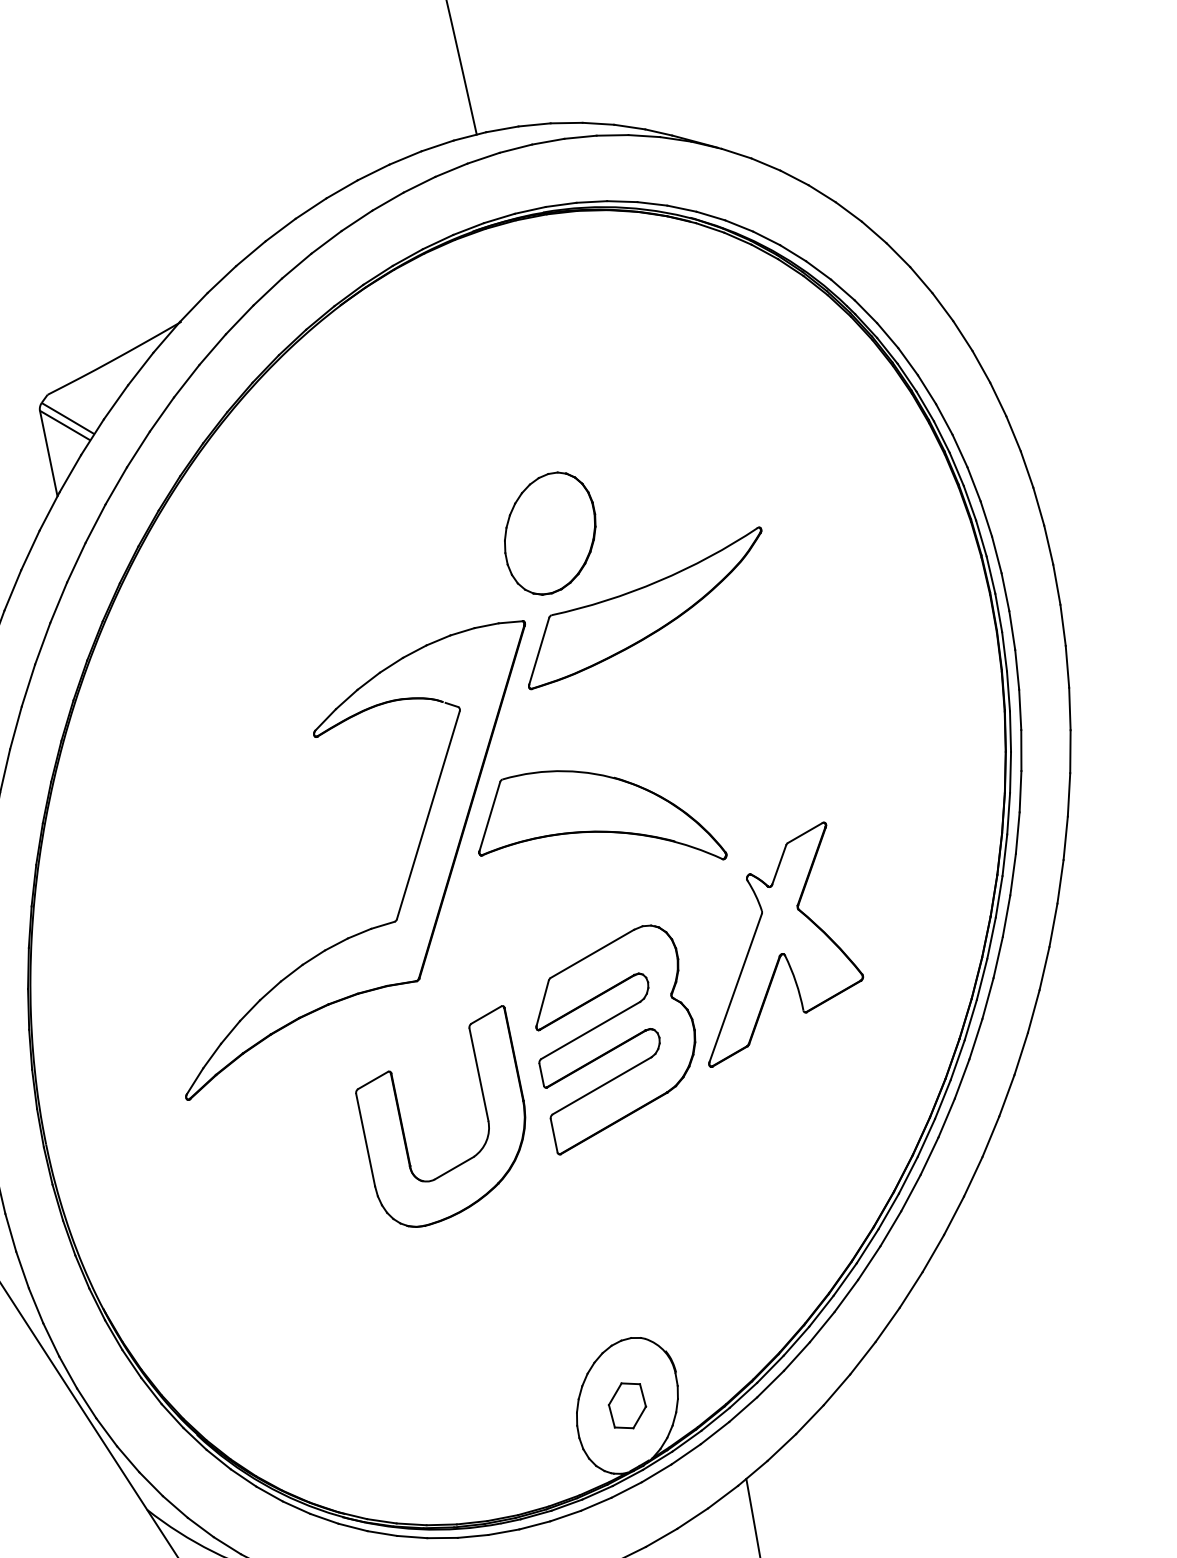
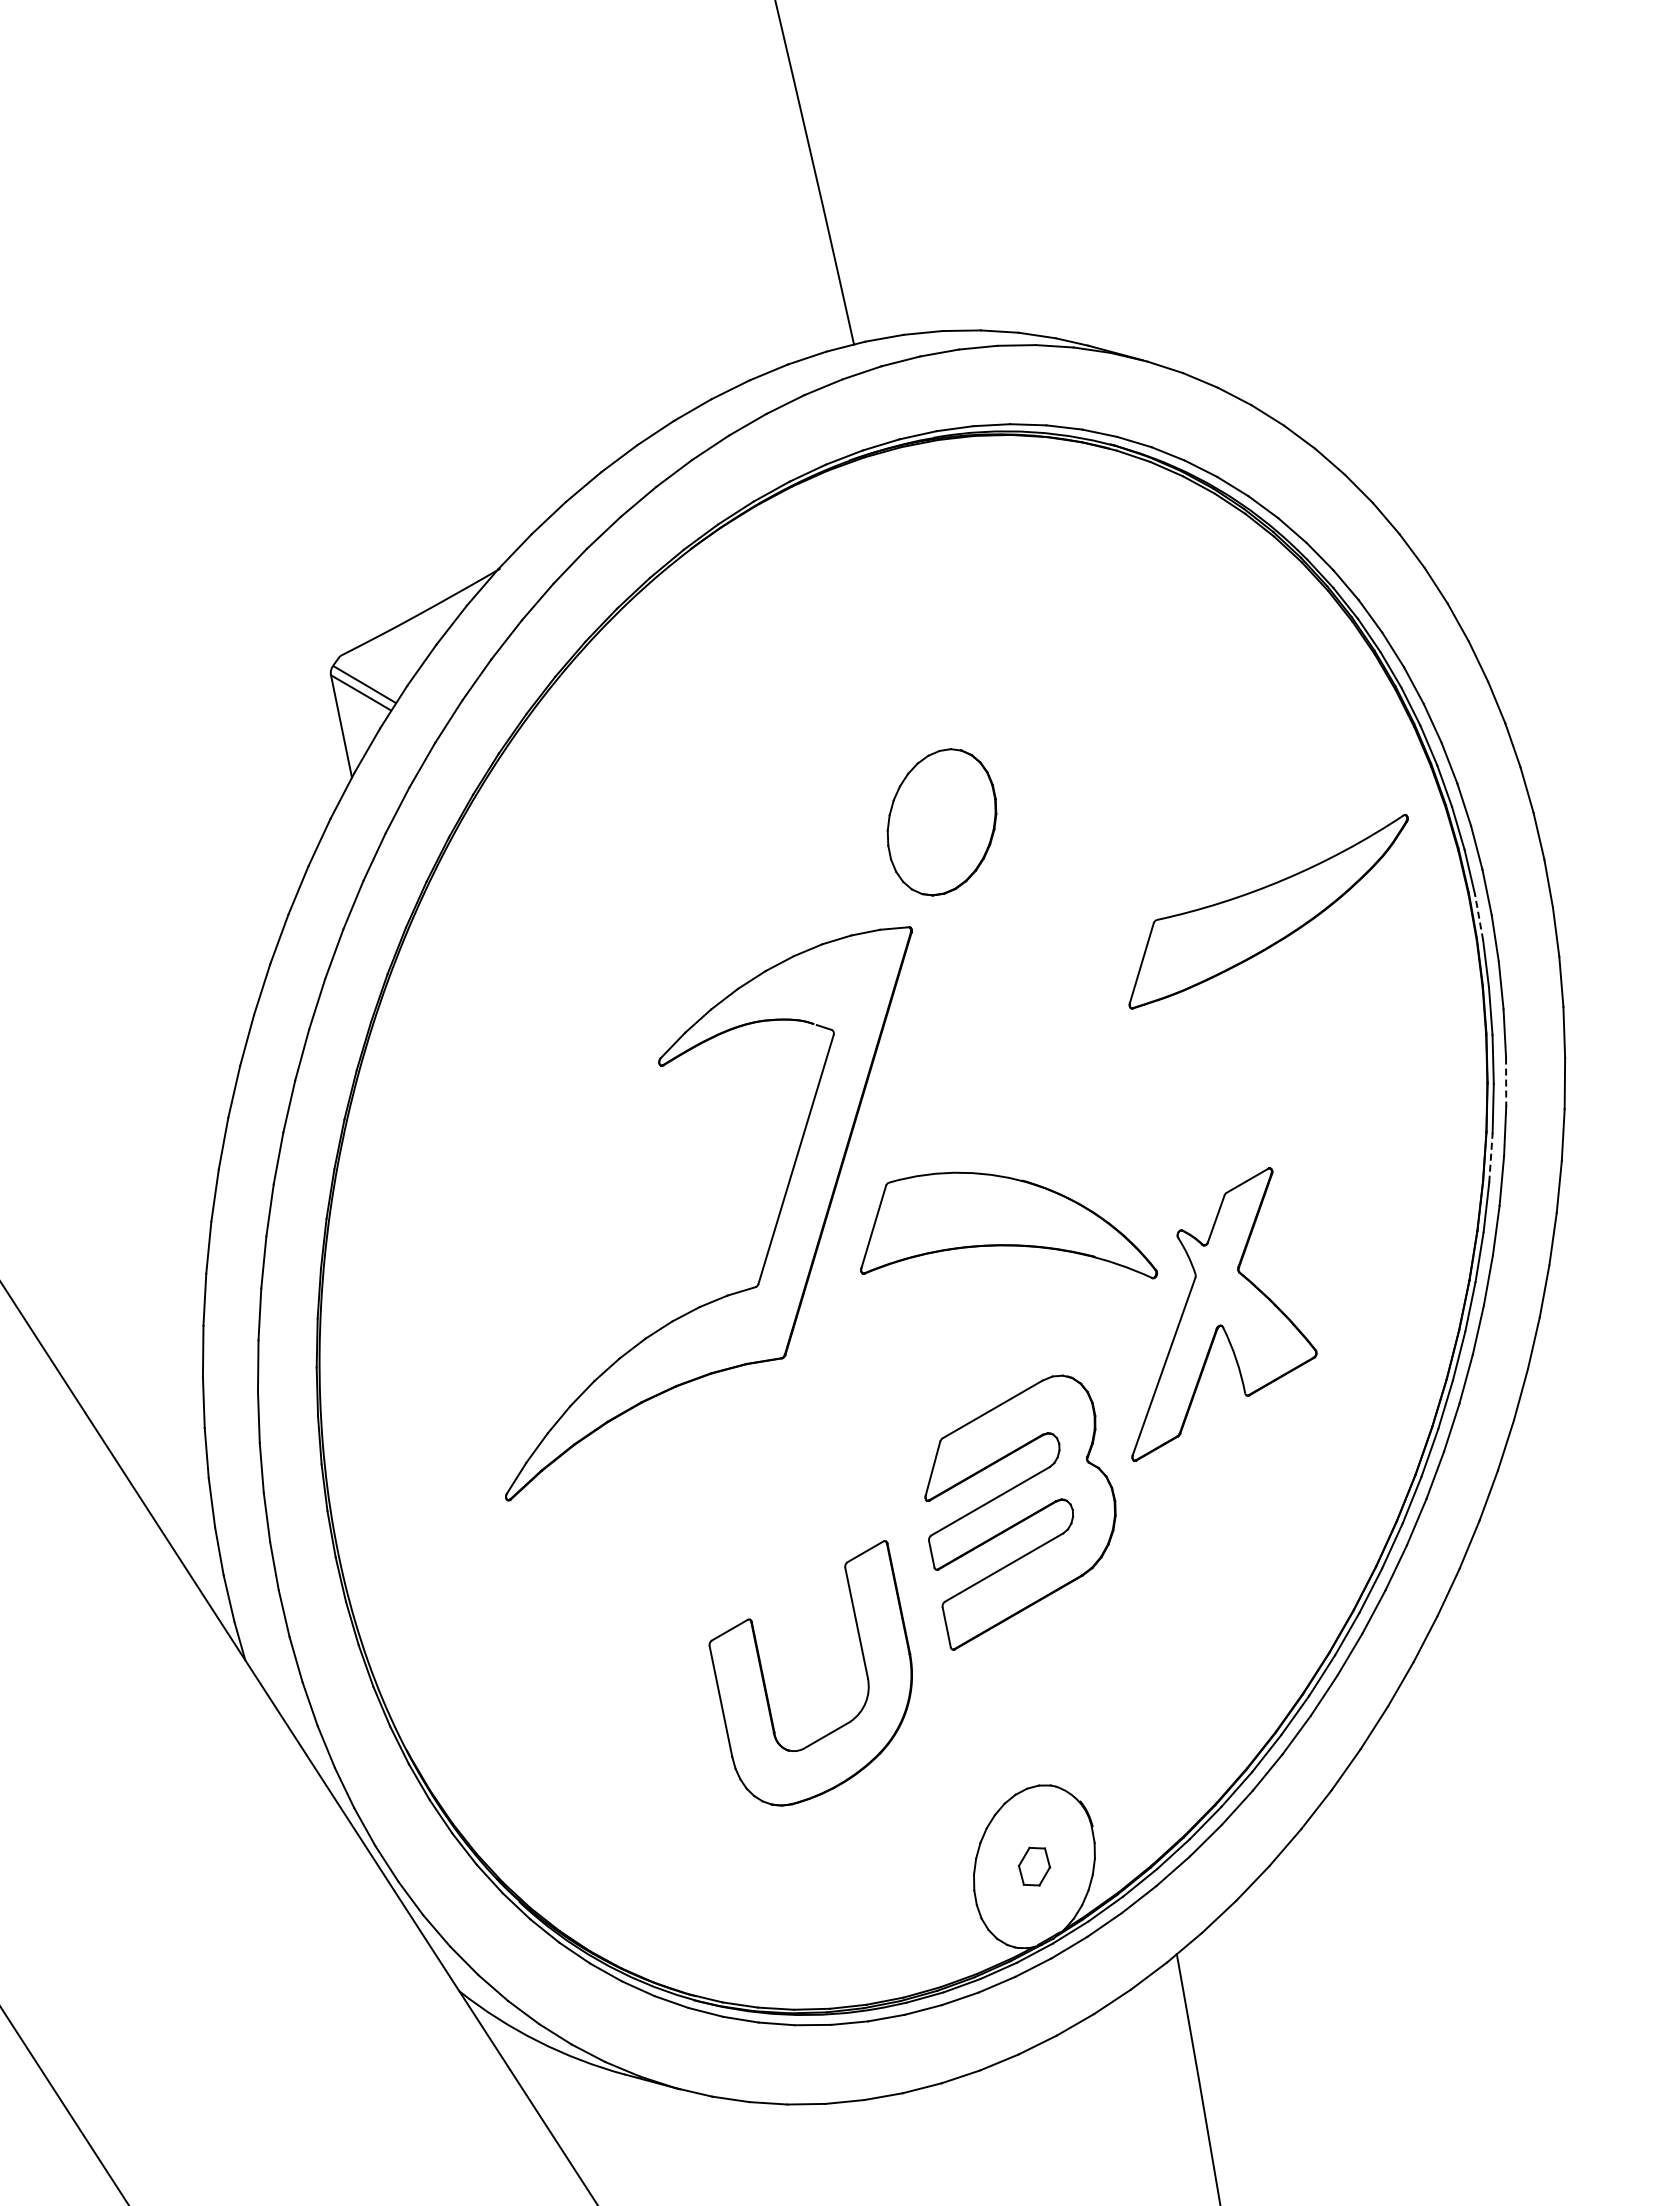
part: (645, 608) -> (1268, 911), moved
line: (998, 612) -> (1478, 916), solid -> dashed
line: (1021, 750) -> (1506, 1082), solid -> dashed
line: (1008, 813) -> (1490, 1157), solid -> dashed
part: (603, 815) -> (1009, 1225), moved
part: (615, 1039) -> (1020, 1512), moved
part: (402, 1124) -> (765, 1682), moved
part: (627, 1405) -> (1034, 1866), size x0.7

